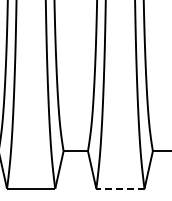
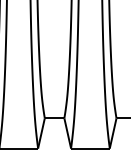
line: (120, 188) -> (90, 148), dashed -> solid

